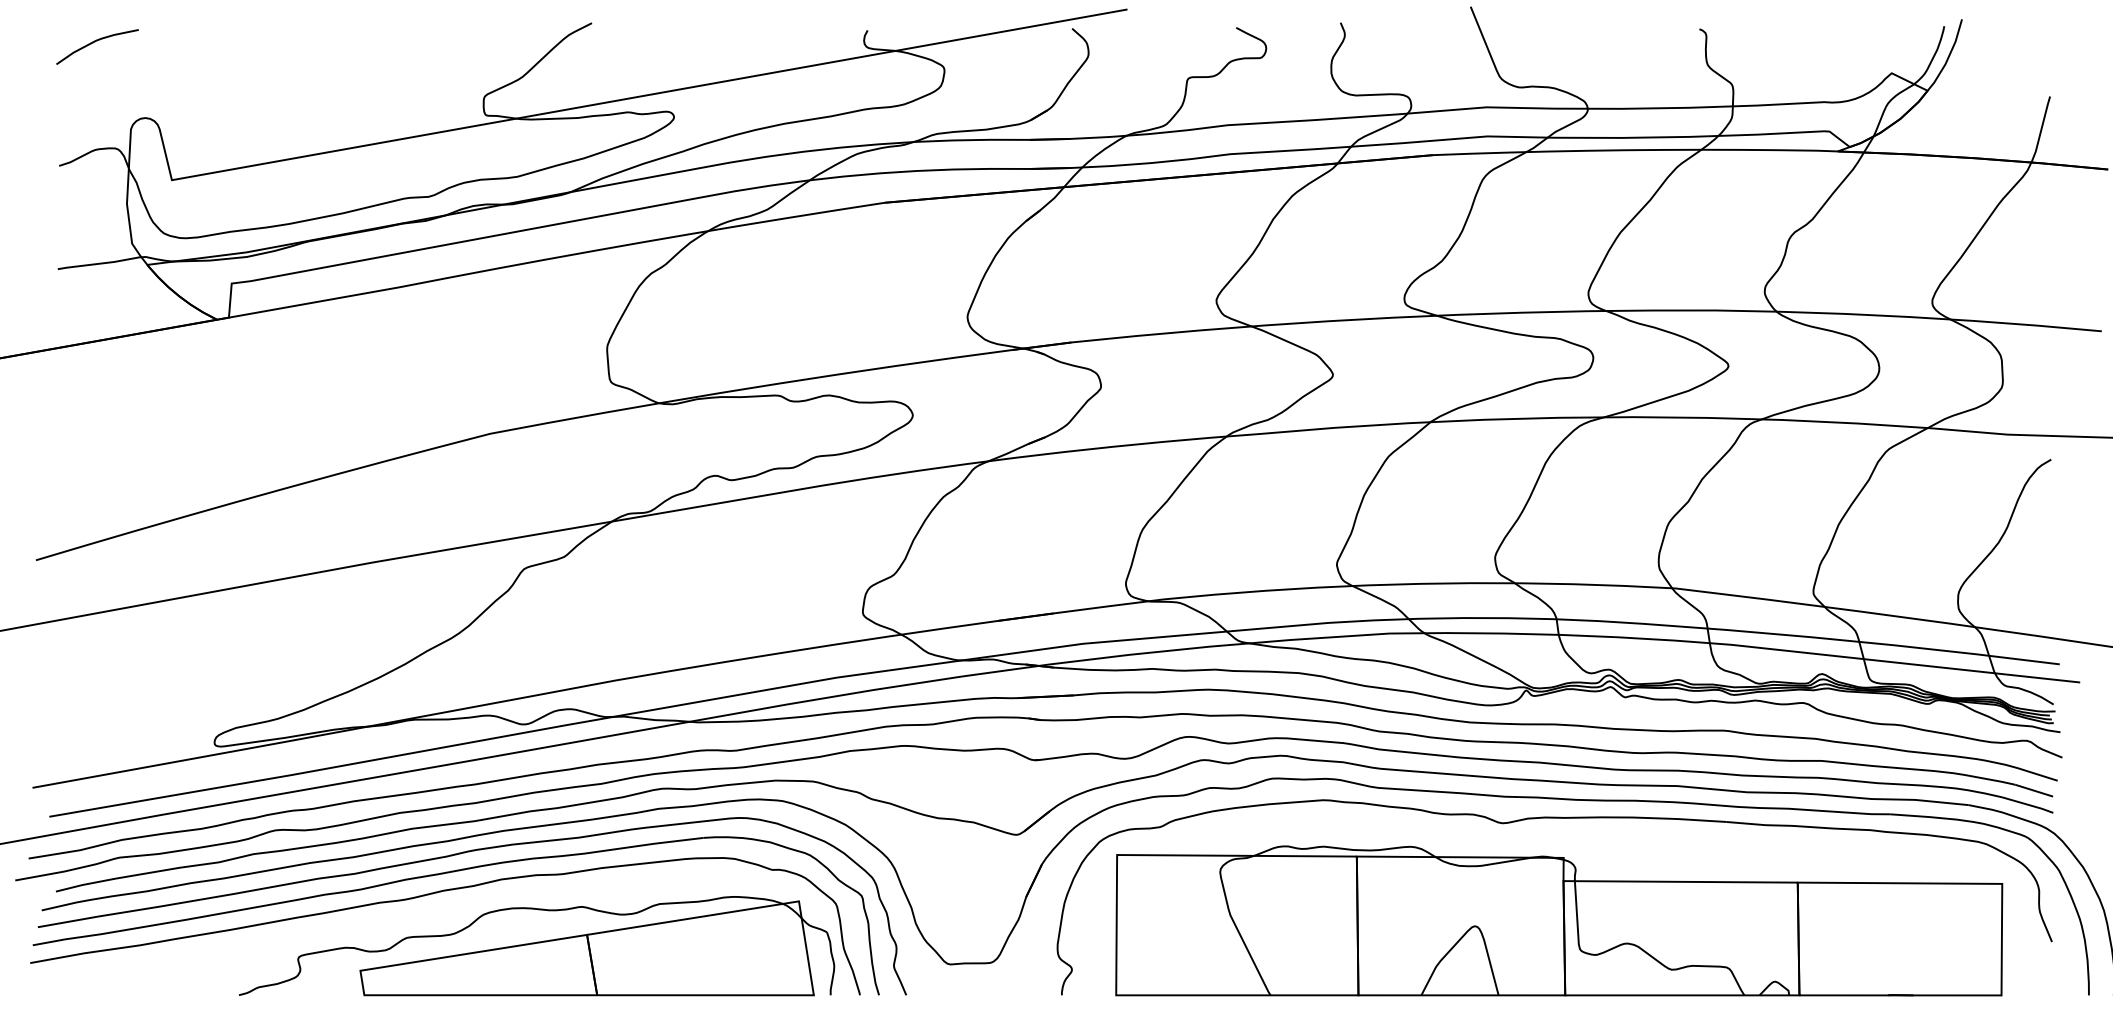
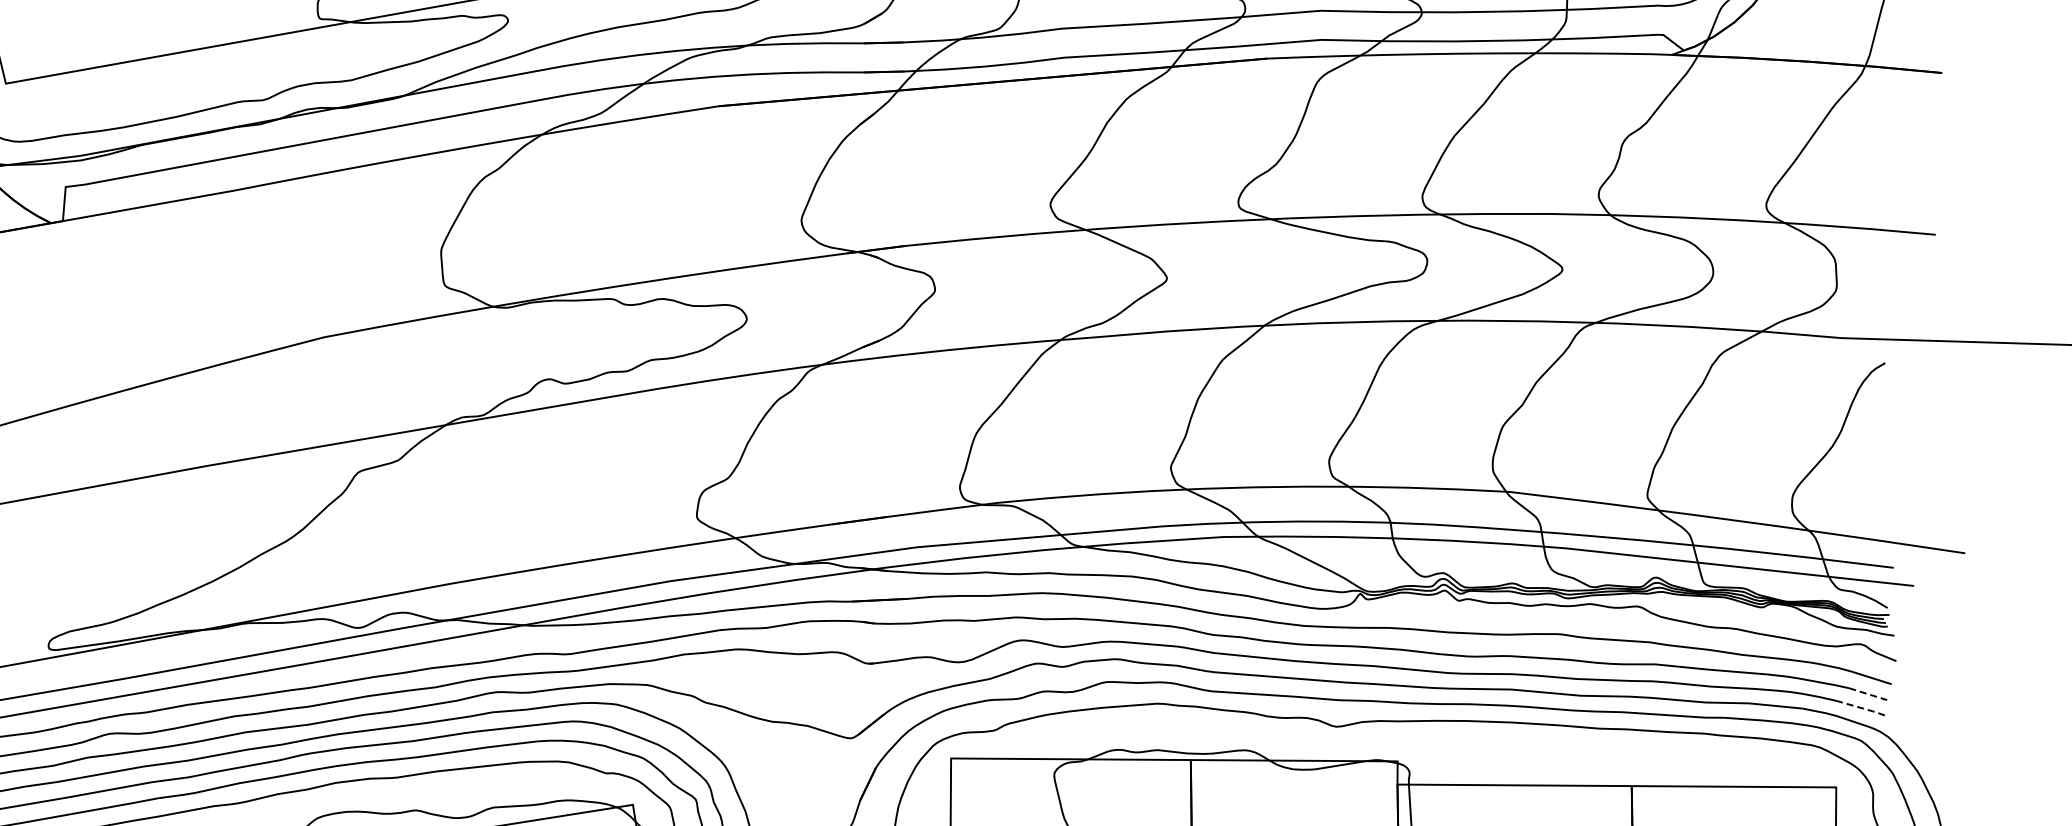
line: (2034, 790) -> (1868, 693), solid -> dashed
line: (2028, 804) -> (1862, 707), solid -> dashed

